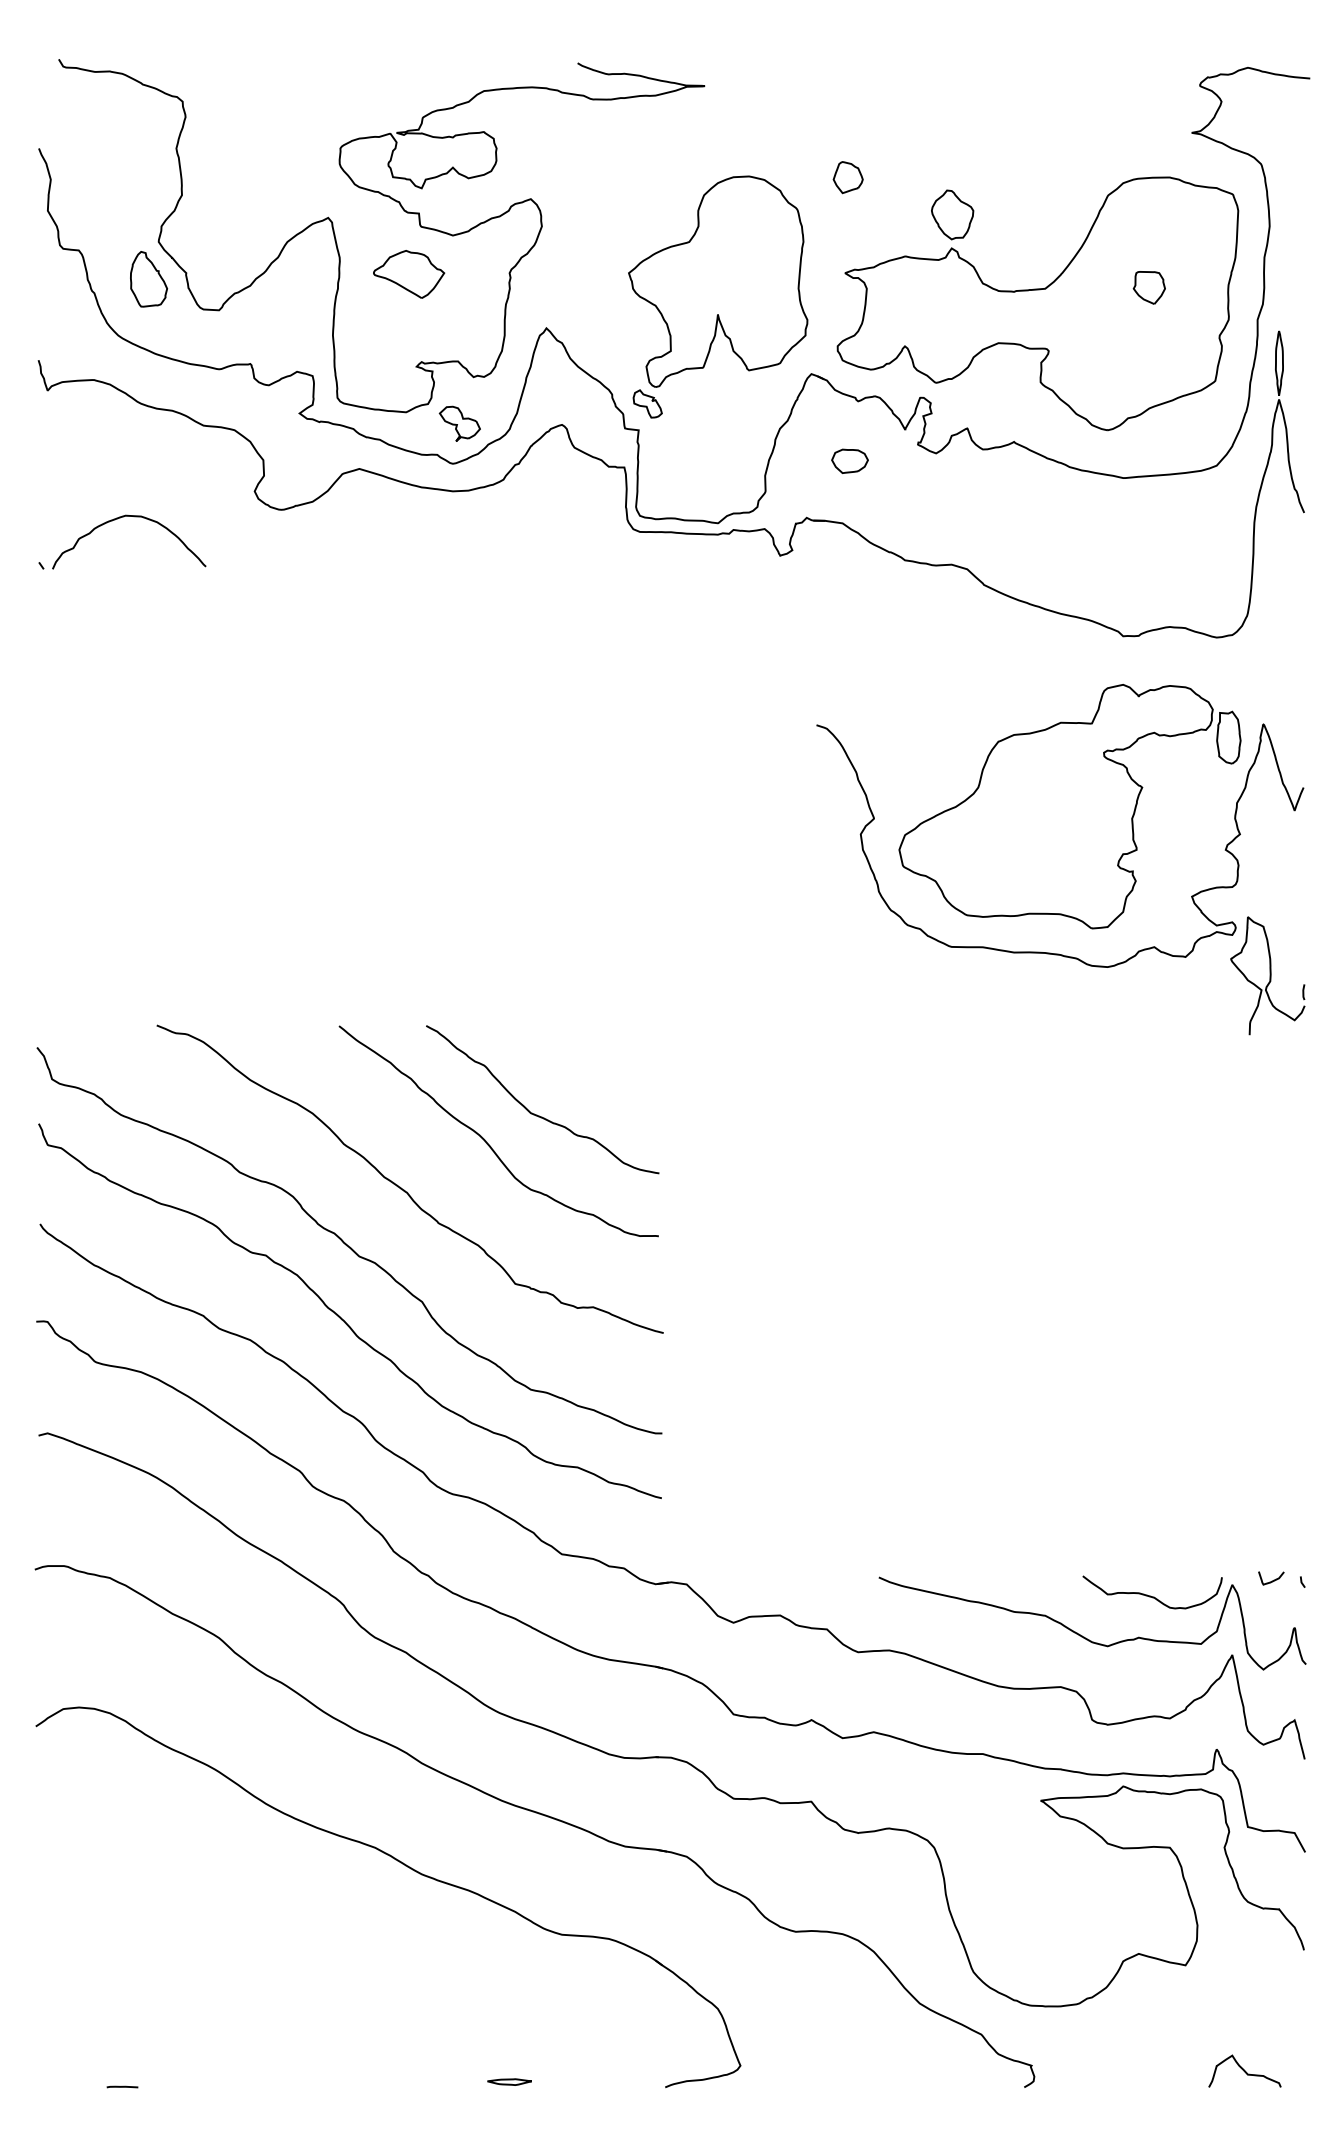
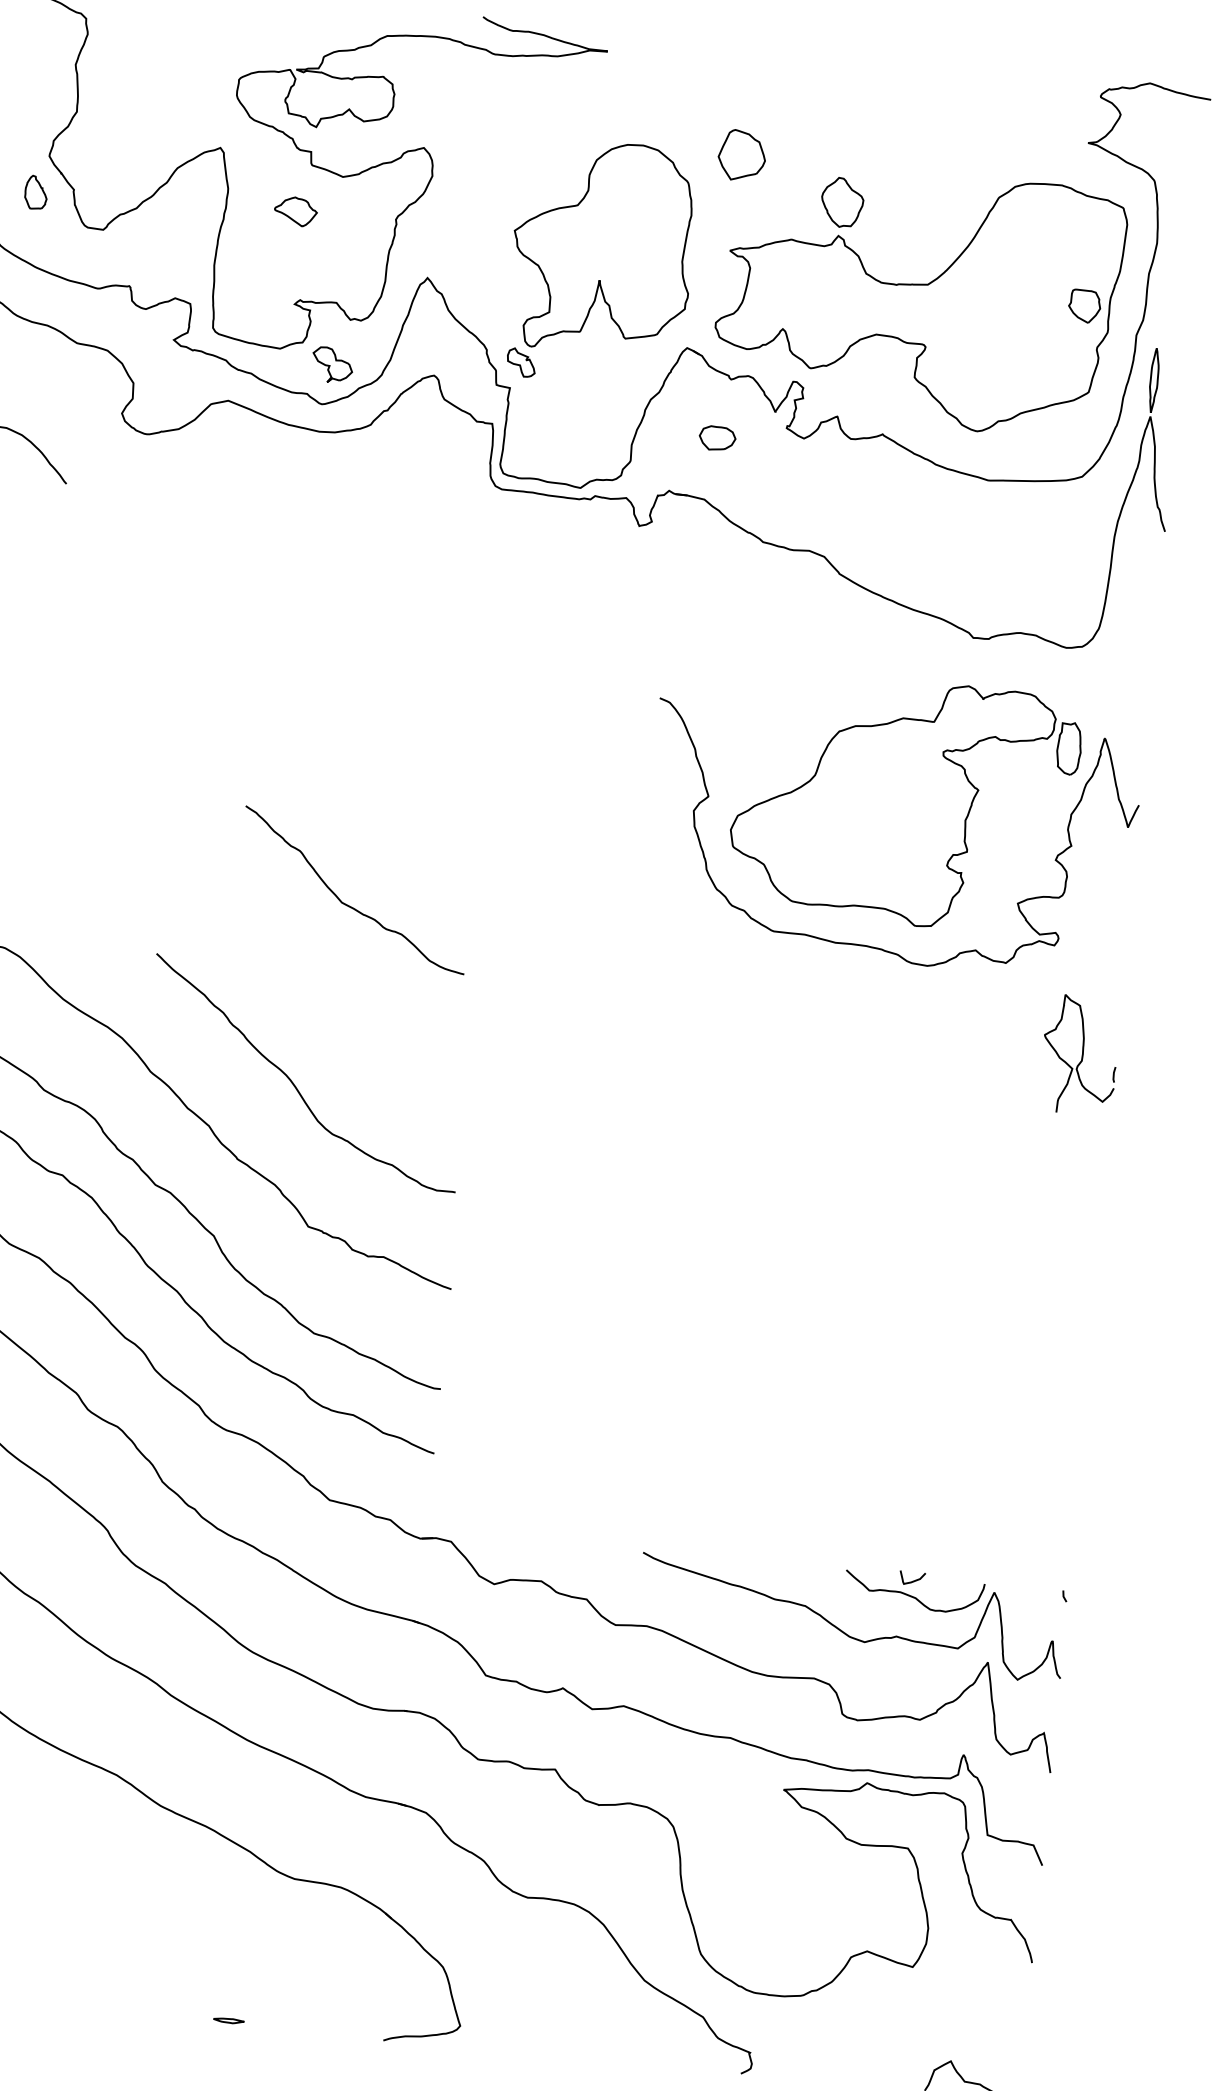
part: (847, 177) -> (741, 155), size x1.6
part: (409, 274) -> (296, 211), size x0.6
part: (148, 279) -> (35, 192), size x0.6
part: (1148, 287) -> (1083, 305), moved
part: (1267, 975) -> (1079, 1054), moved
curve: (537, 1114) -> (348, 904), moved
curve: (1272, 1580) -> (913, 1580), moved
part: (509, 2081) -> (228, 2020), size x0.7

